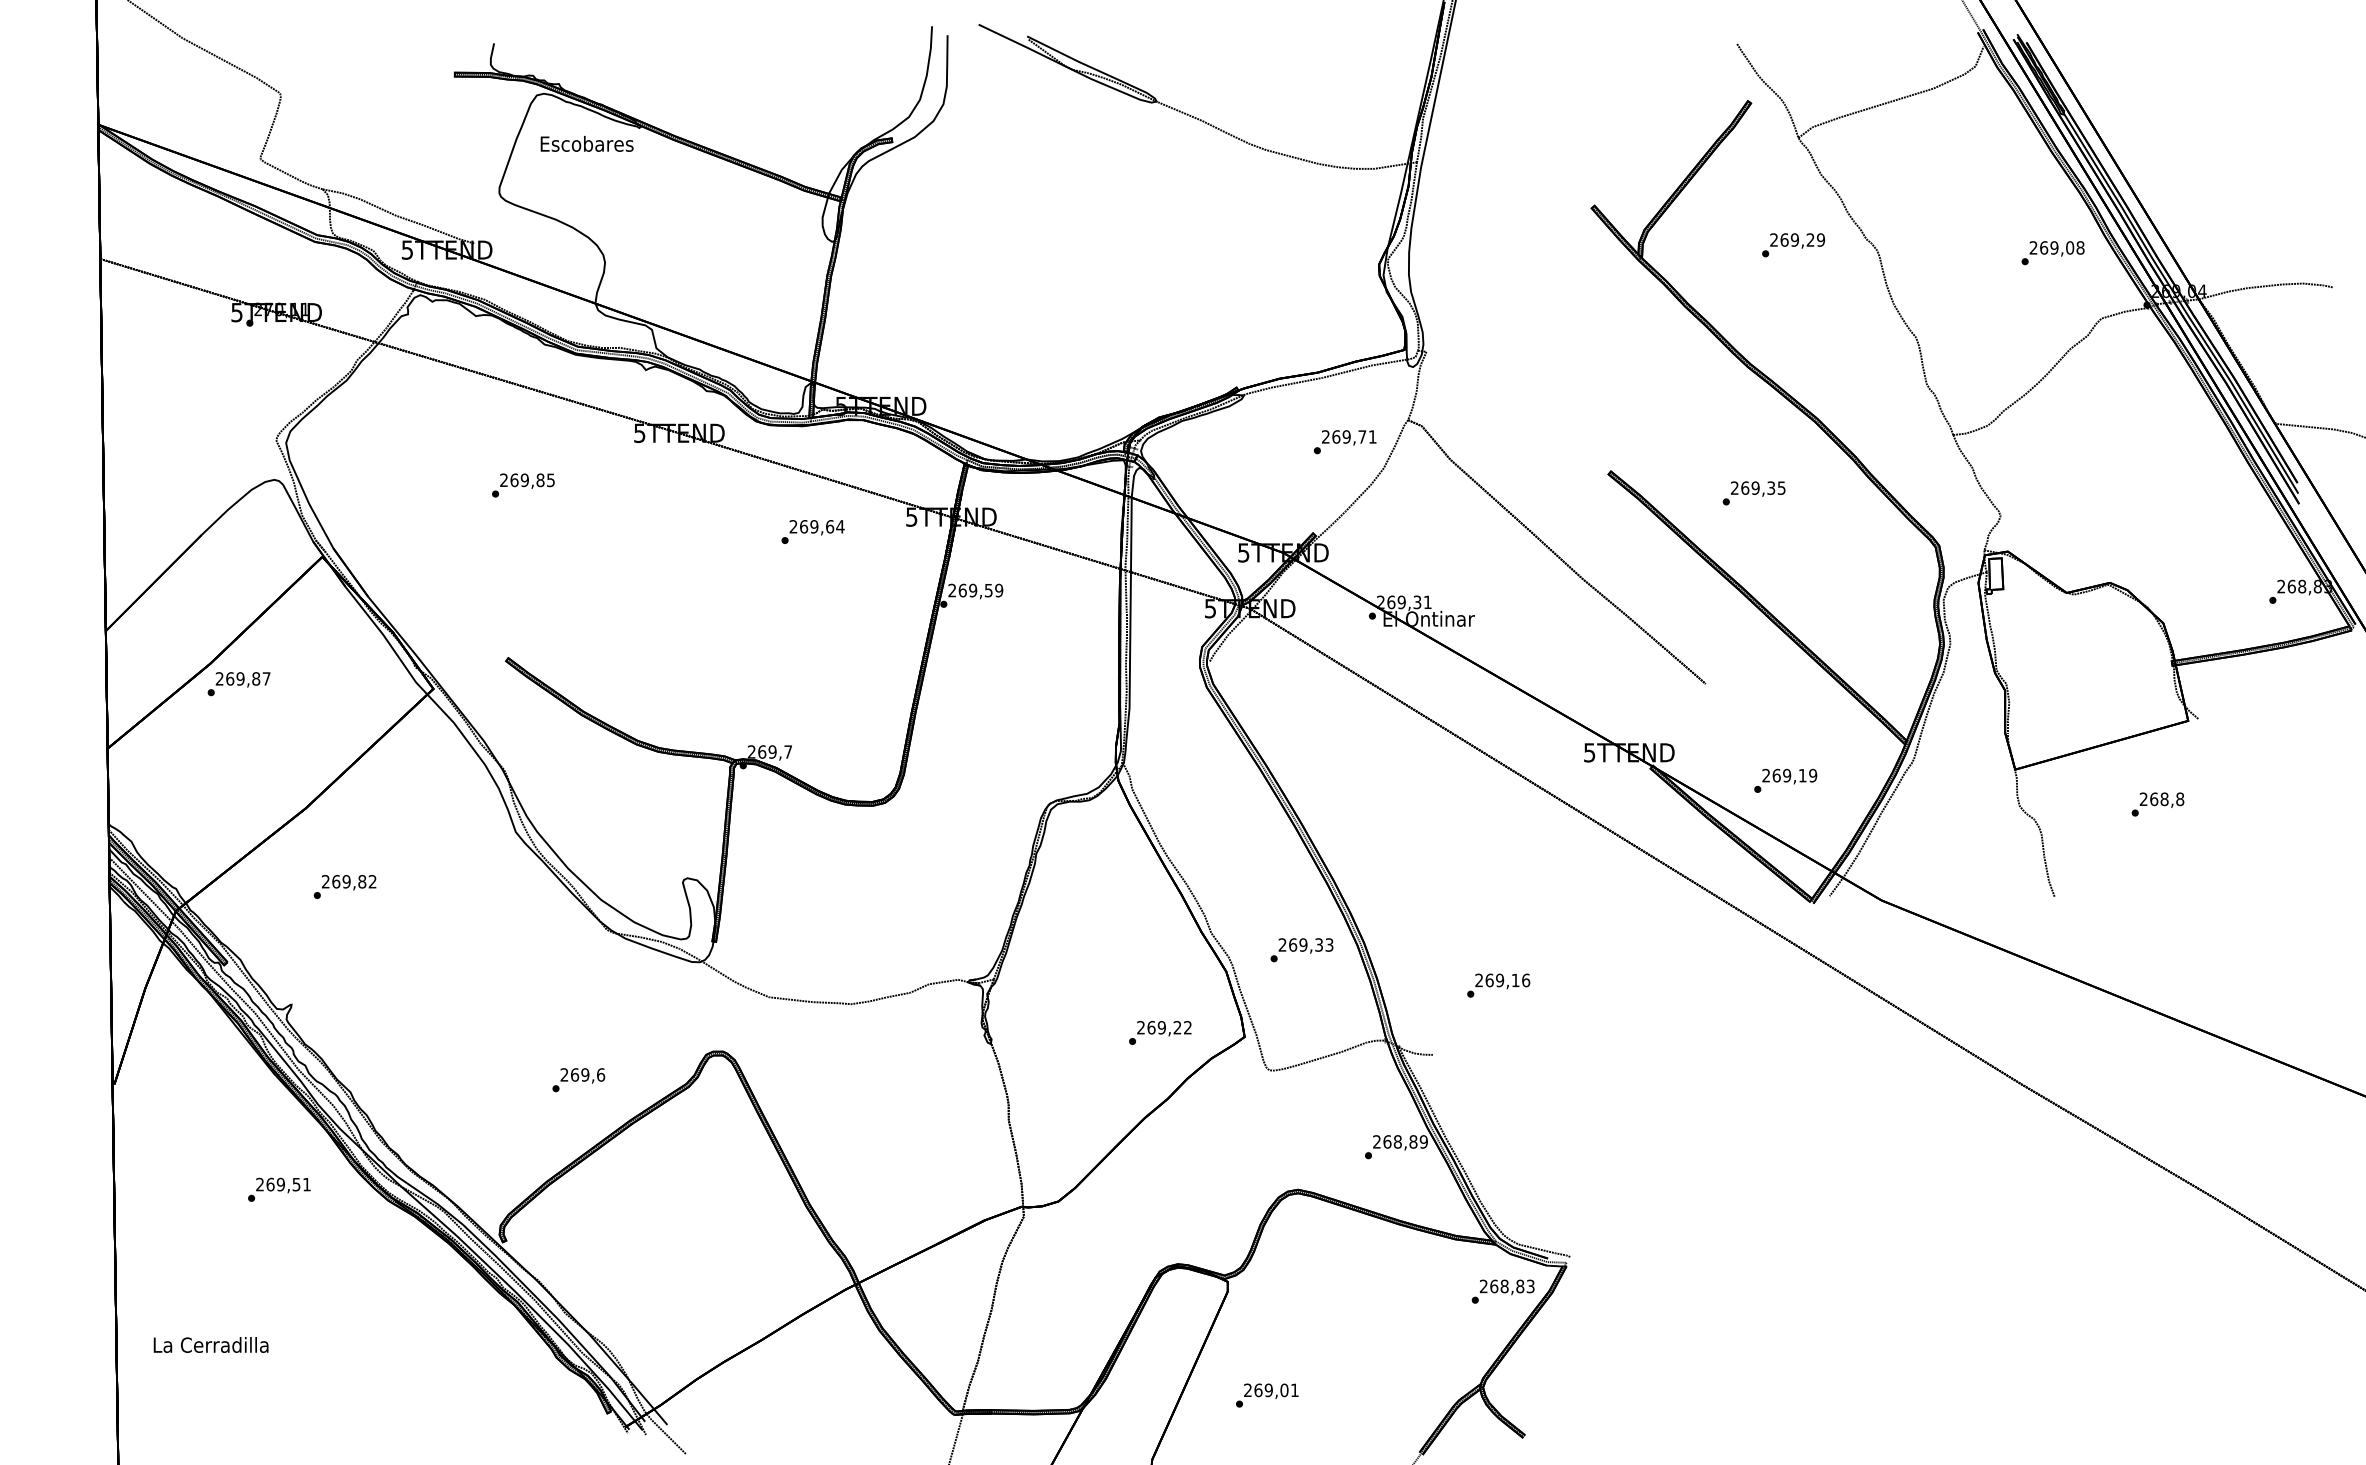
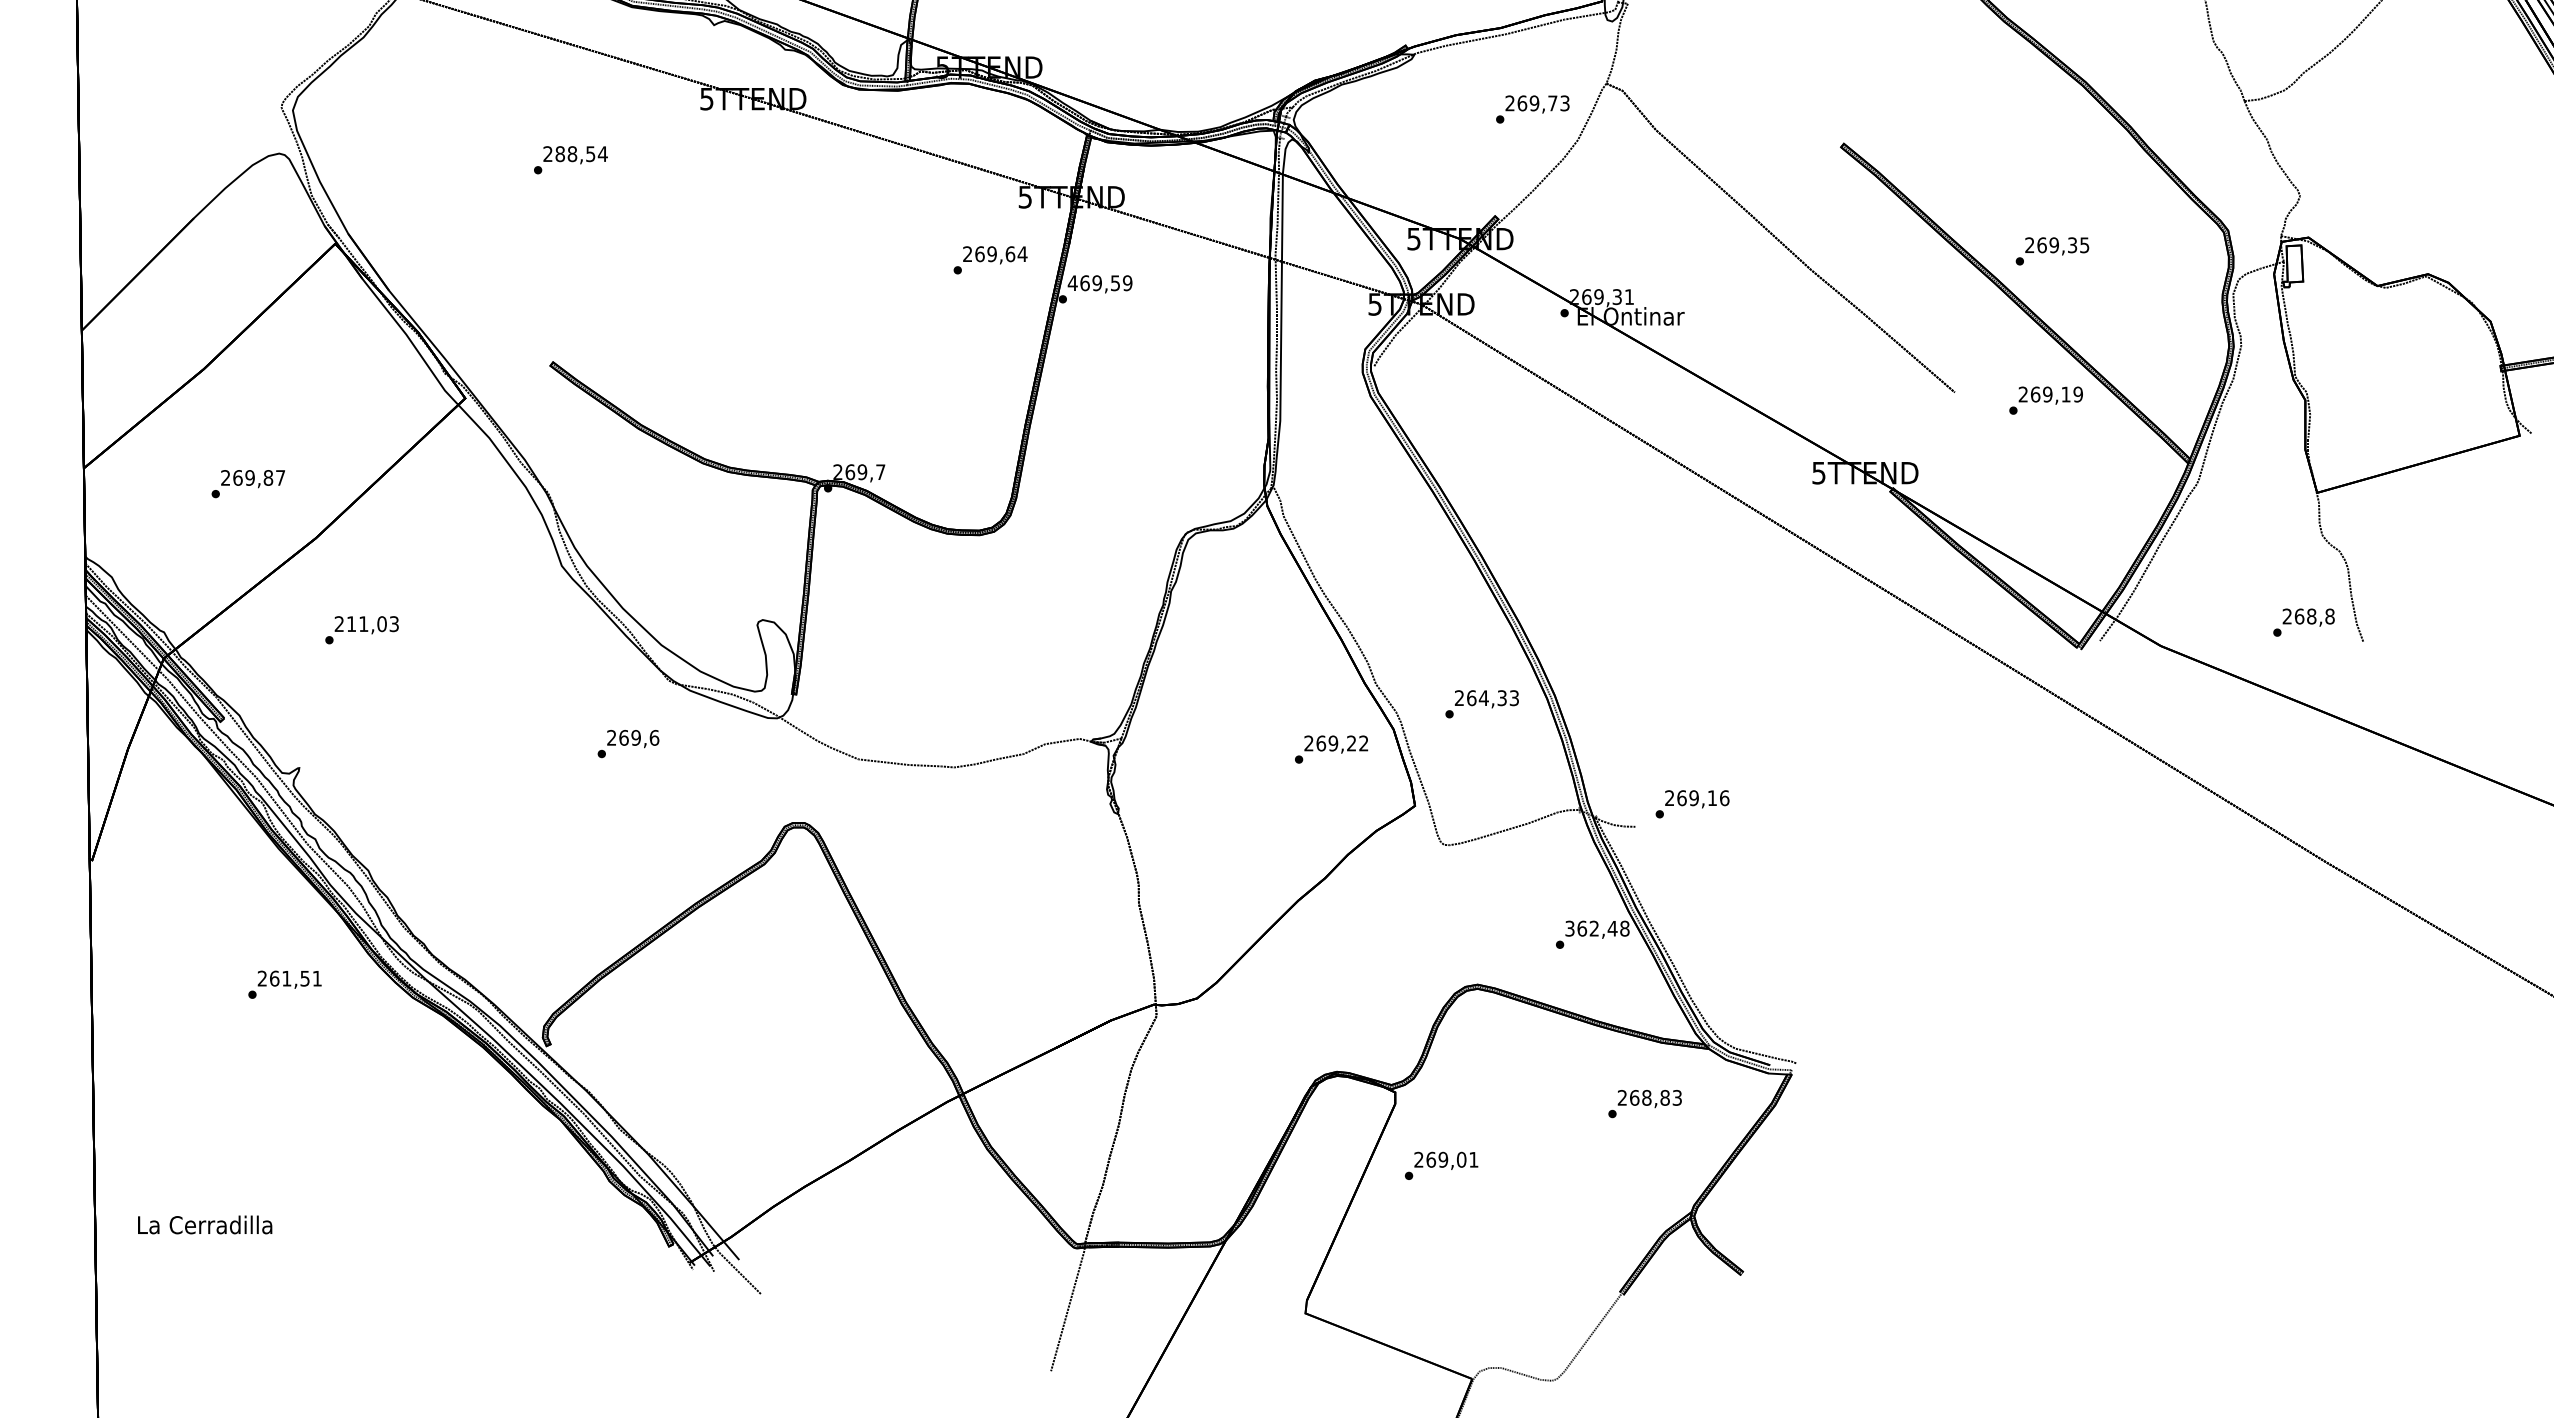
text: (1372, 436) -> (1564, 102), 269,71 -> 269,73
text: (532, 480) -> (581, 154), 269,85 -> 288,54
text: (1753, 493) -> (2051, 251), moved
text: (812, 531) -> (989, 259), moved
text: (952, 590) -> (1073, 283), 269,59 -> 469,59
text: (238, 684) -> (247, 484), moved
text: (1785, 780) -> (2045, 400), moved
text: (2157, 804) -> (2303, 622), moved
text: (354, 881) -> (372, 623), 269,82 -> 211,03
text: (1303, 944) -> (1483, 697), 269,33 -> 264,33
text: (1498, 985) -> (1692, 804), moved
text: (1160, 1032) -> (1331, 749), moved
text: (578, 1080) -> (628, 744), moved
text: (1400, 1141) -> (1597, 928), 268,89 -> 362,48
text: (280, 1184) -> (286, 978), 269,51 -> 261,51
text: (1502, 1291) -> (1644, 1103), moved
text: (210, 1344) -> (204, 1224), moved
text: (1267, 1395) -> (1441, 1165), moved

